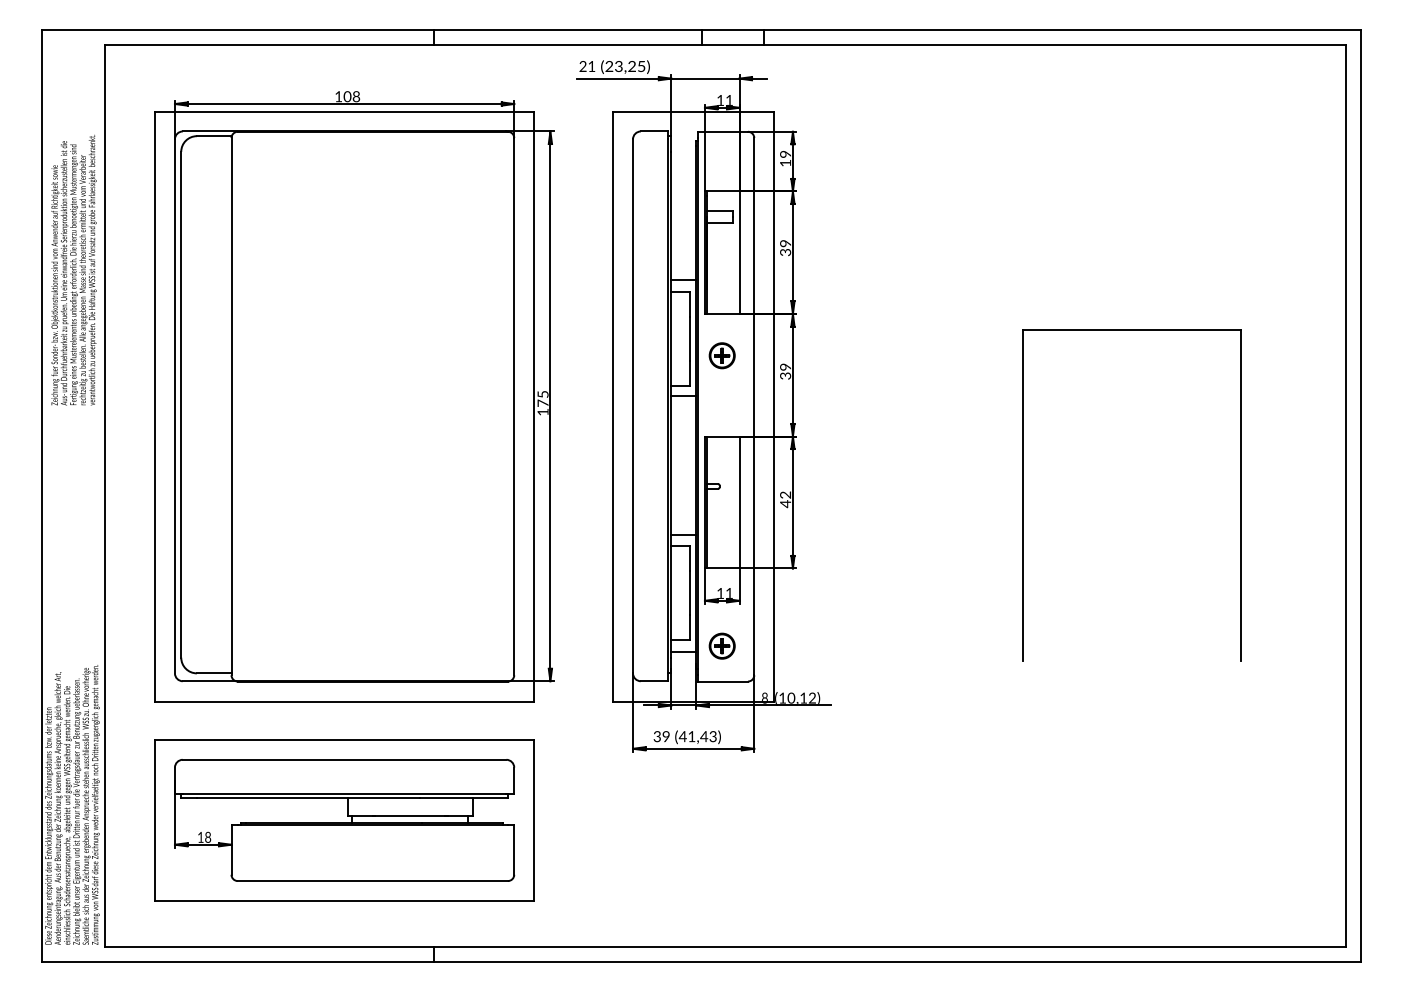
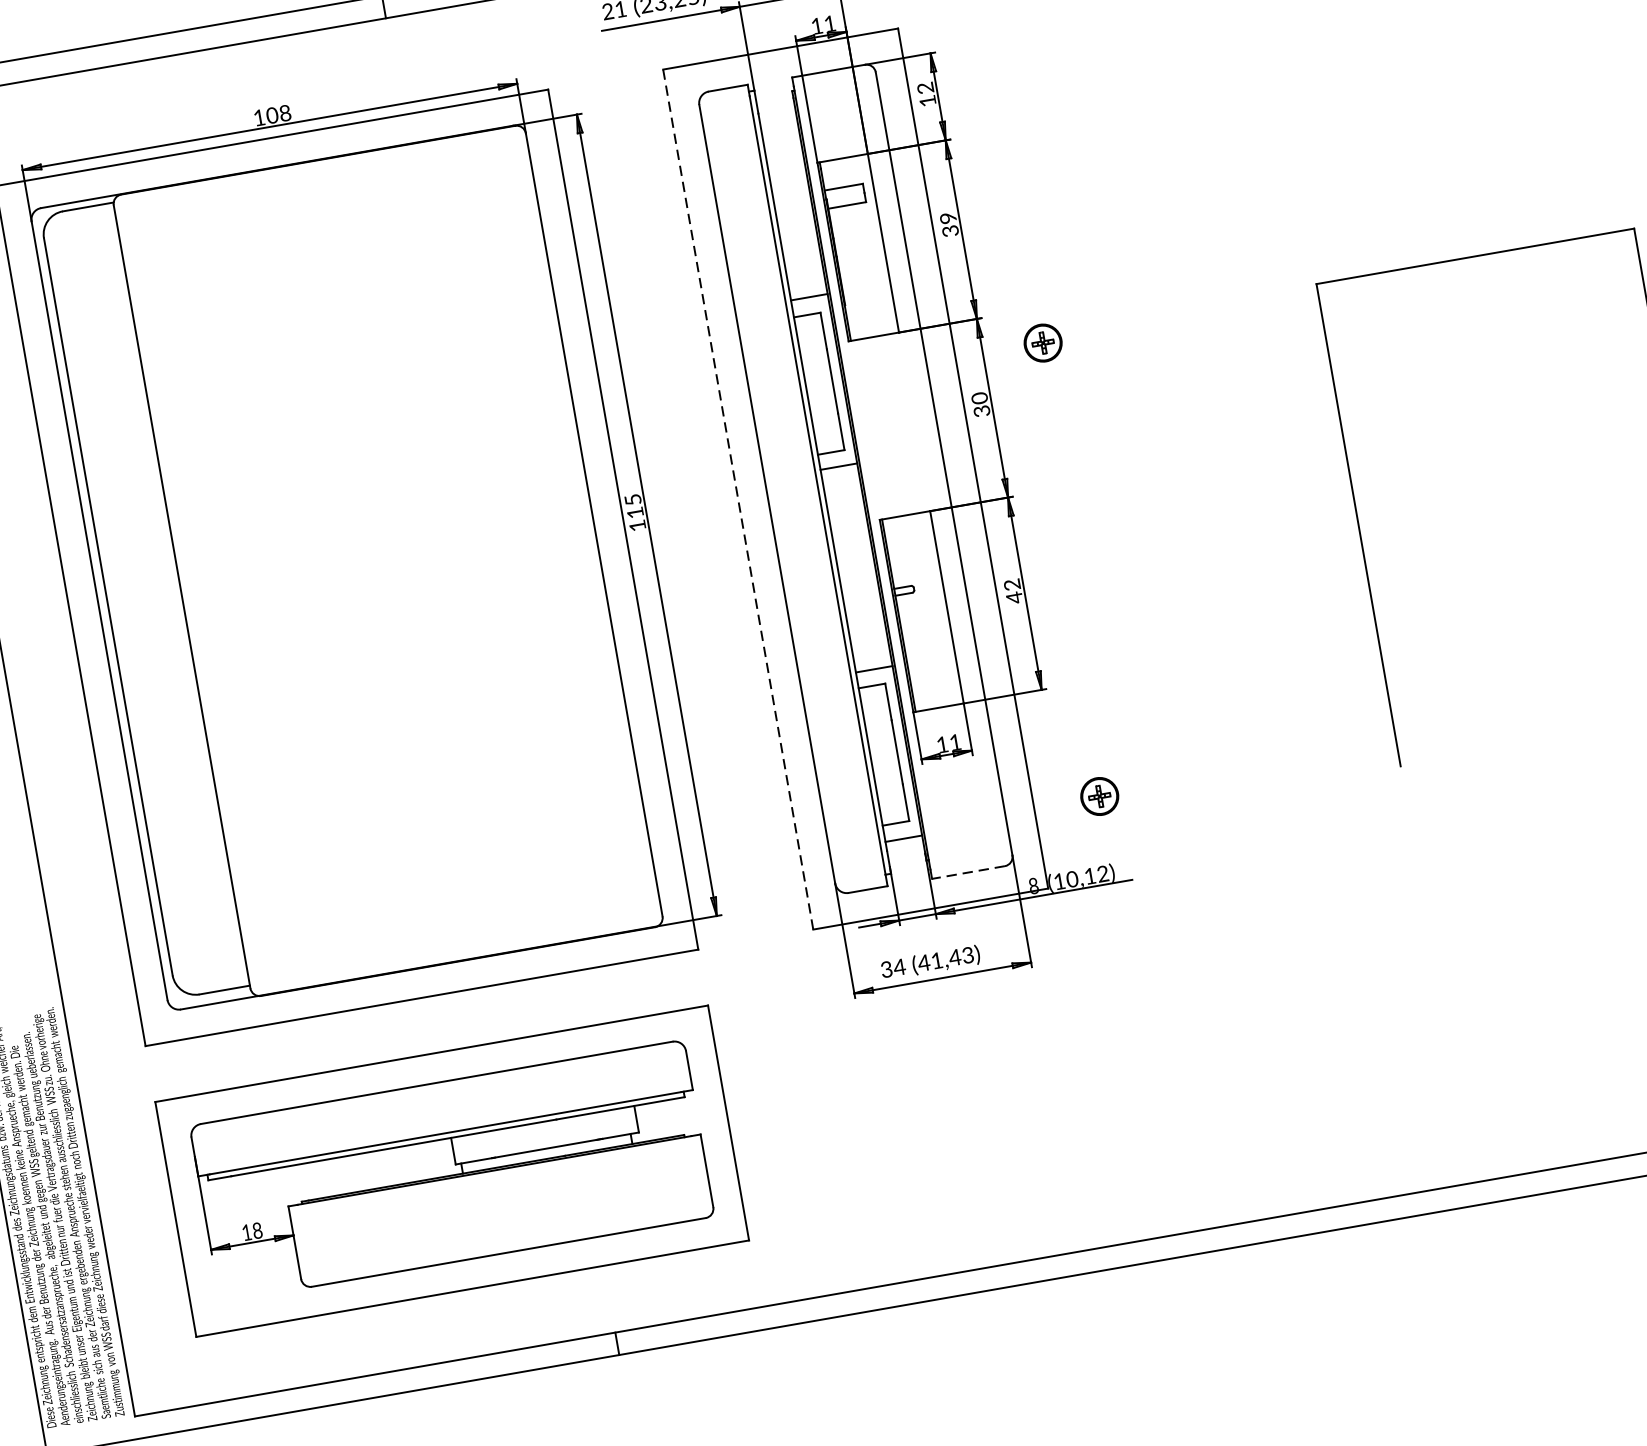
text: (786, 153) -> (926, 86), 19 -> 12
part: (721, 355) -> (1041, 342), moved
text: (786, 367) -> (981, 398), 39 -> 30
text: (542, 402) -> (634, 511), 175 -> 115
line: (613, 406) -> (738, 499), solid -> dashed
part: (721, 645) -> (1098, 795), moved
line: (723, 681) -> (969, 872), solid -> dashed
text: (666, 736) -> (900, 966), 39 -> 34

